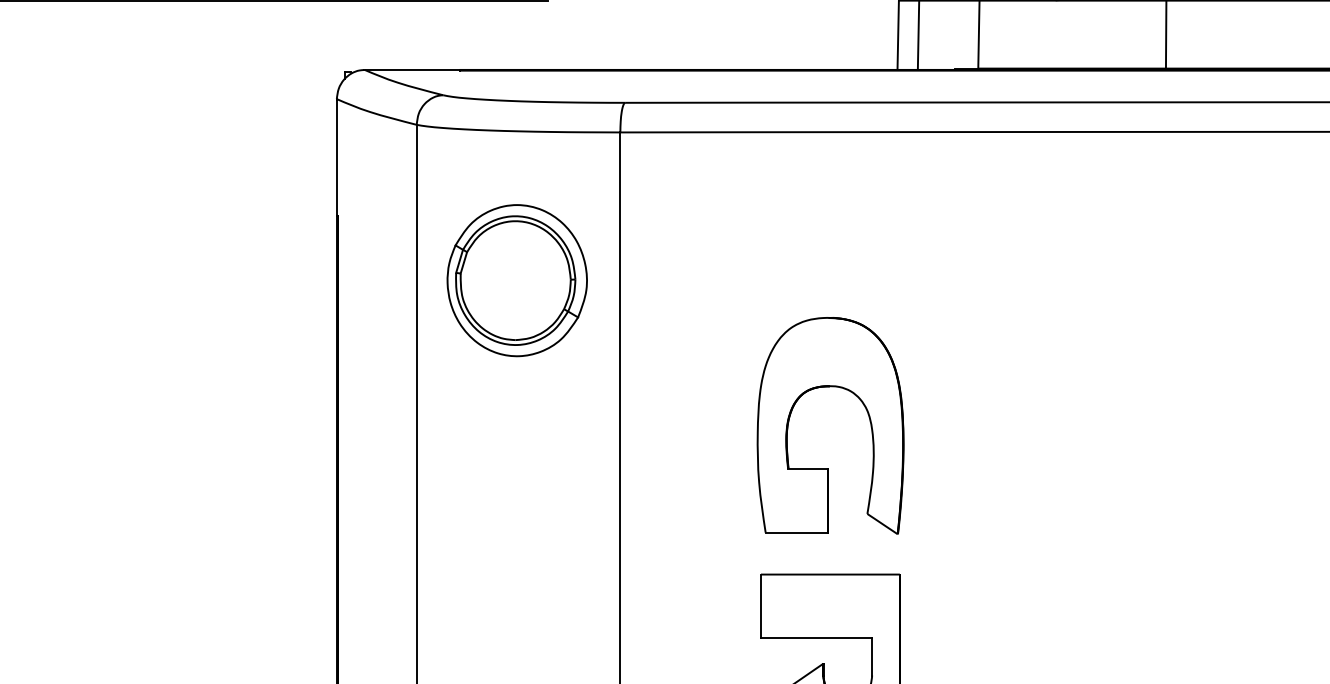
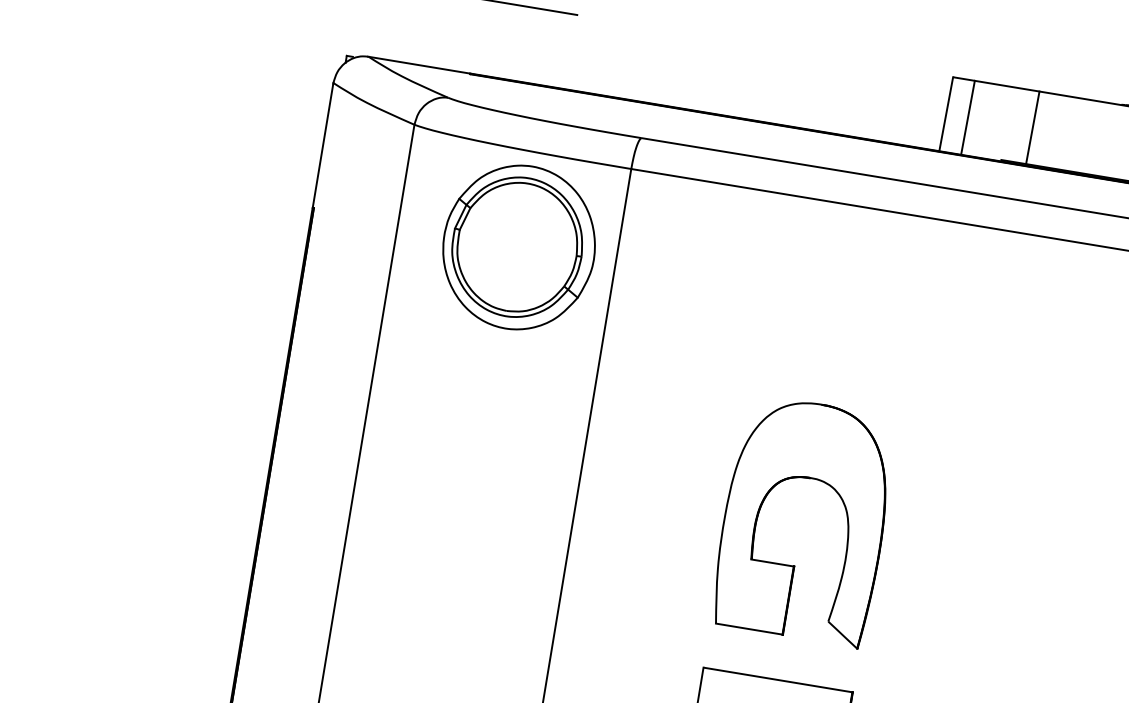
part: (516, 280) -> (518, 247), moved

